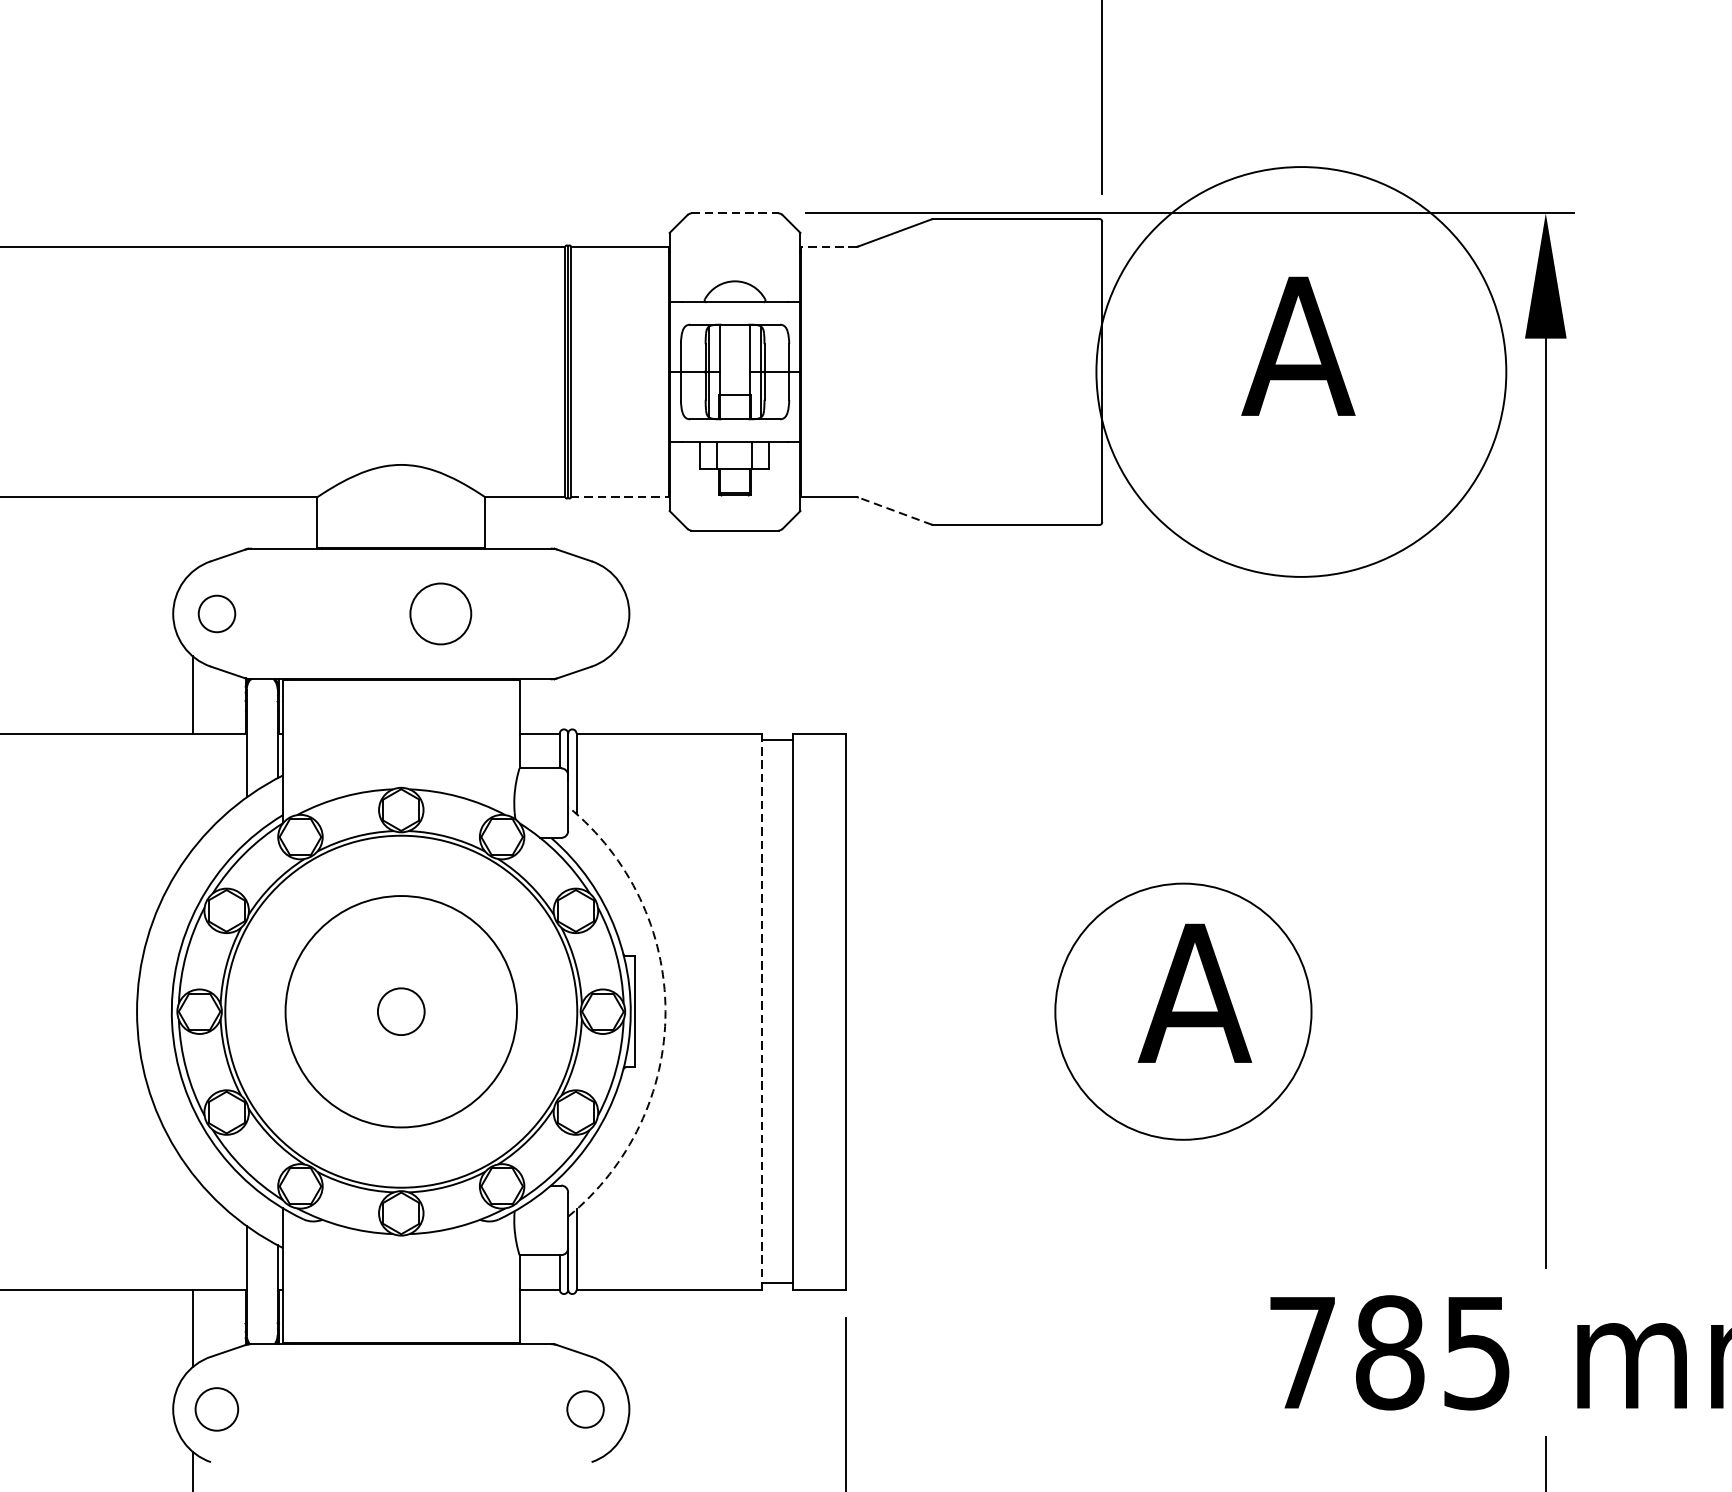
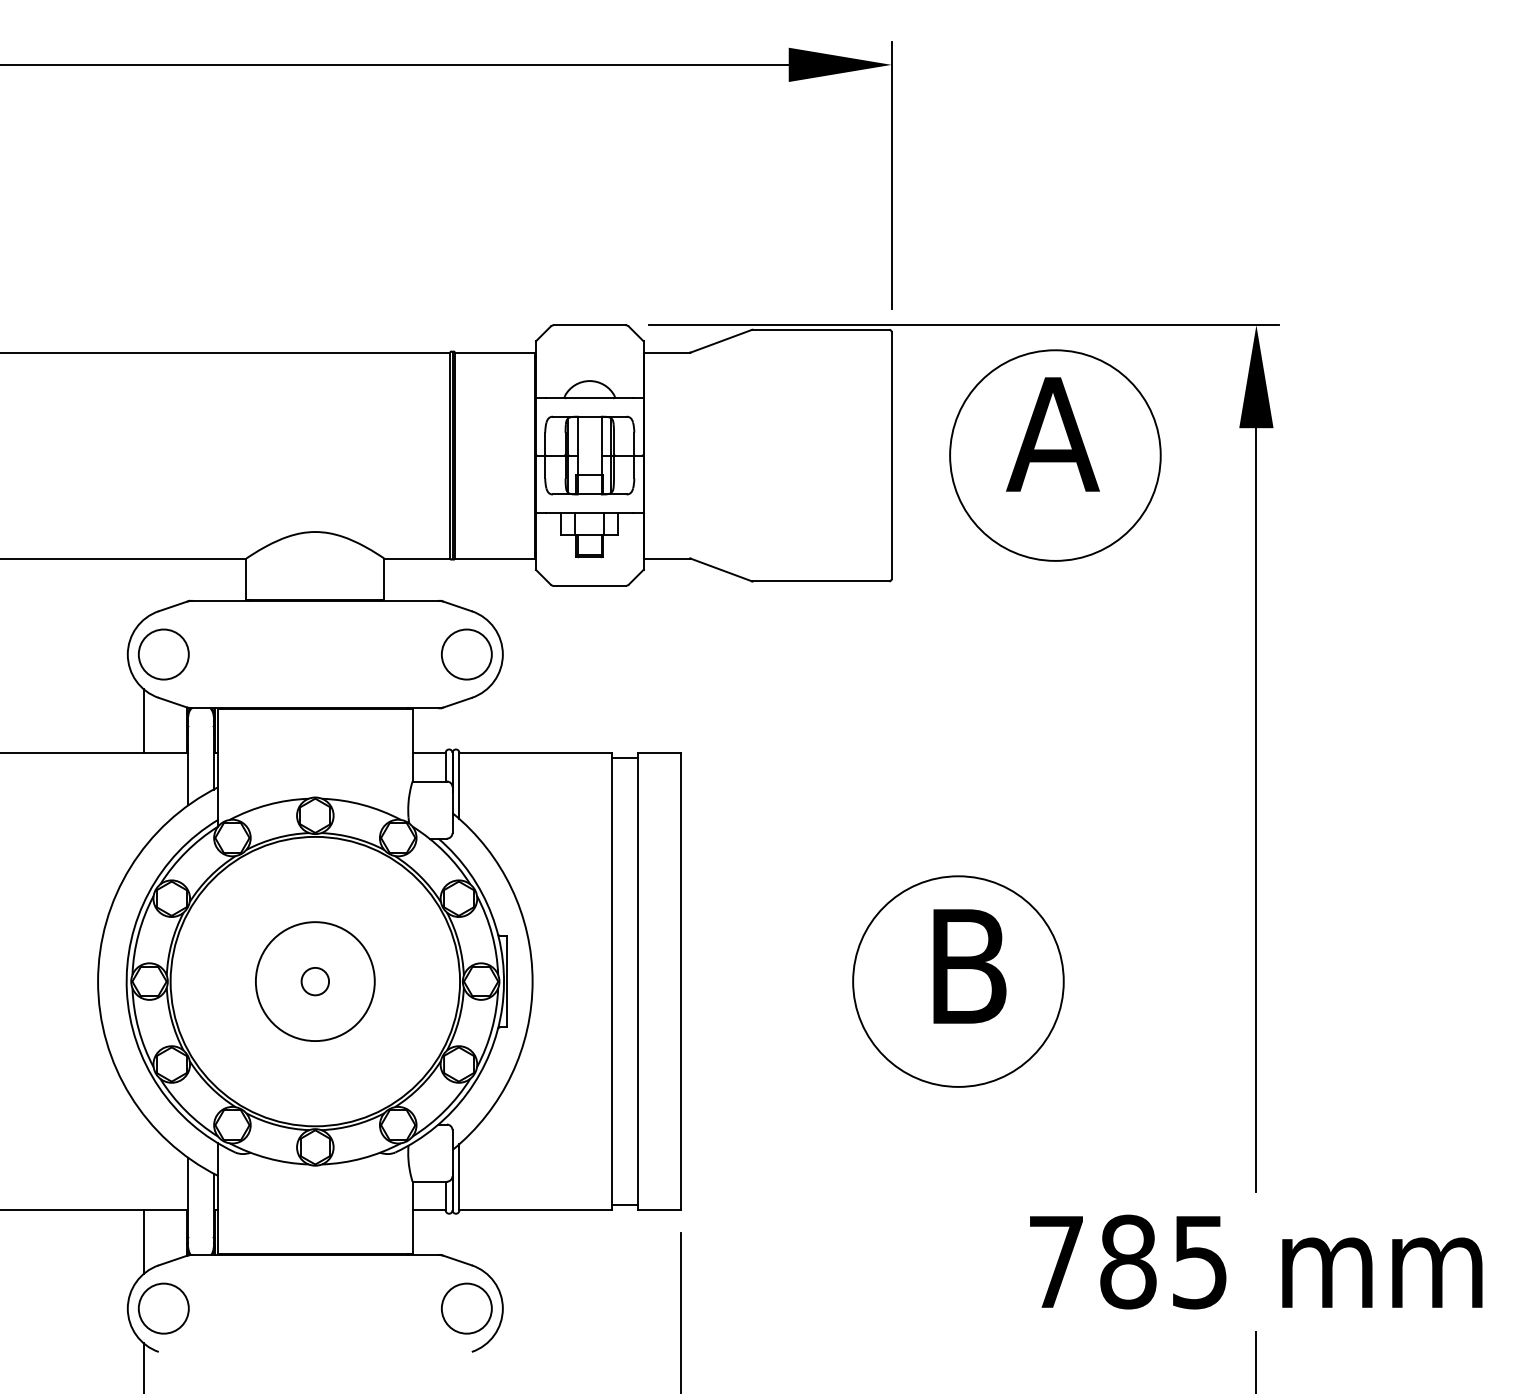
line: (734, 213) -> (589, 325), dashed -> solid
line: (829, 246) -> (667, 352), dashed -> solid
circle: (1301, 371) -> (1055, 455), size x0.62
line: (620, 497) -> (495, 558), dashed -> solid
line: (895, 510) -> (721, 569), dashed -> solid
circle: (216, 613) -> (163, 654), size x1.67
circle: (440, 613) -> (466, 654), moved
text: (1194, 993) -> (967, 966), A -> B
circle: (400, 1011) -> (314, 981), size x0.62
circle: (401, 1011) -> (315, 981), size x0.71
arc: (665, 1011) -> (532, 981), dashed -> solid
line: (762, 1011) -> (612, 981), dashed -> solid
circle: (216, 1409) -> (163, 1308), size x1.43
circle: (585, 1409) -> (466, 1308), size x1.67

